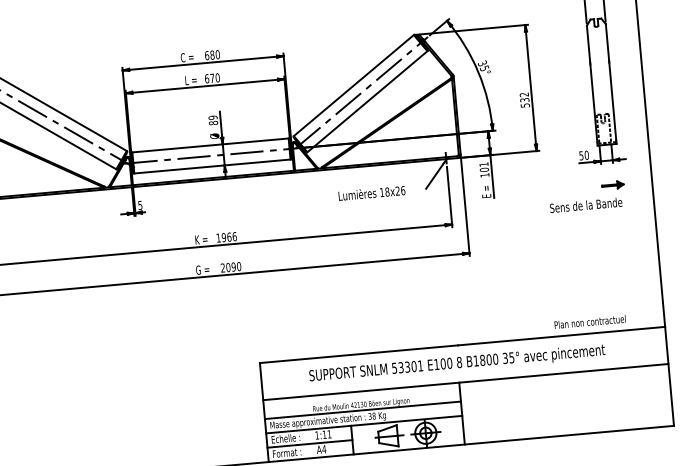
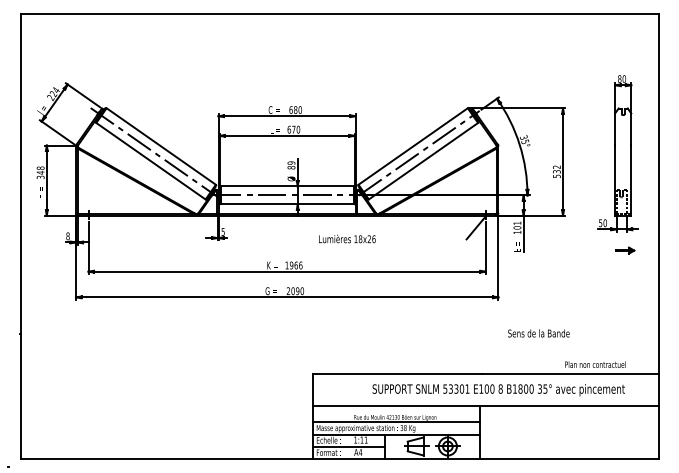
text: (372, 192) -> (347, 238), moved
text: (585, 205) -> (538, 333), moved
text: (457, 364) -> (498, 390), moved

